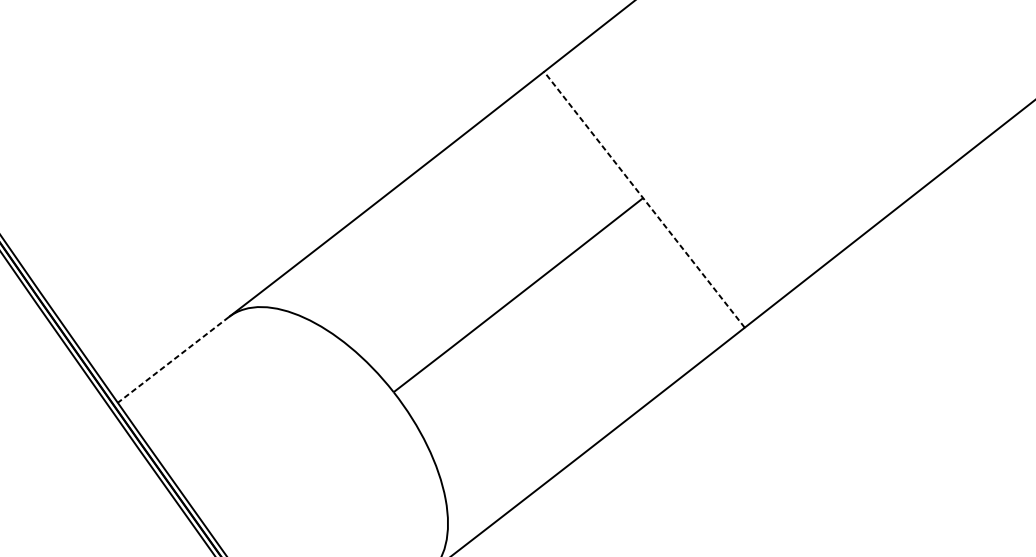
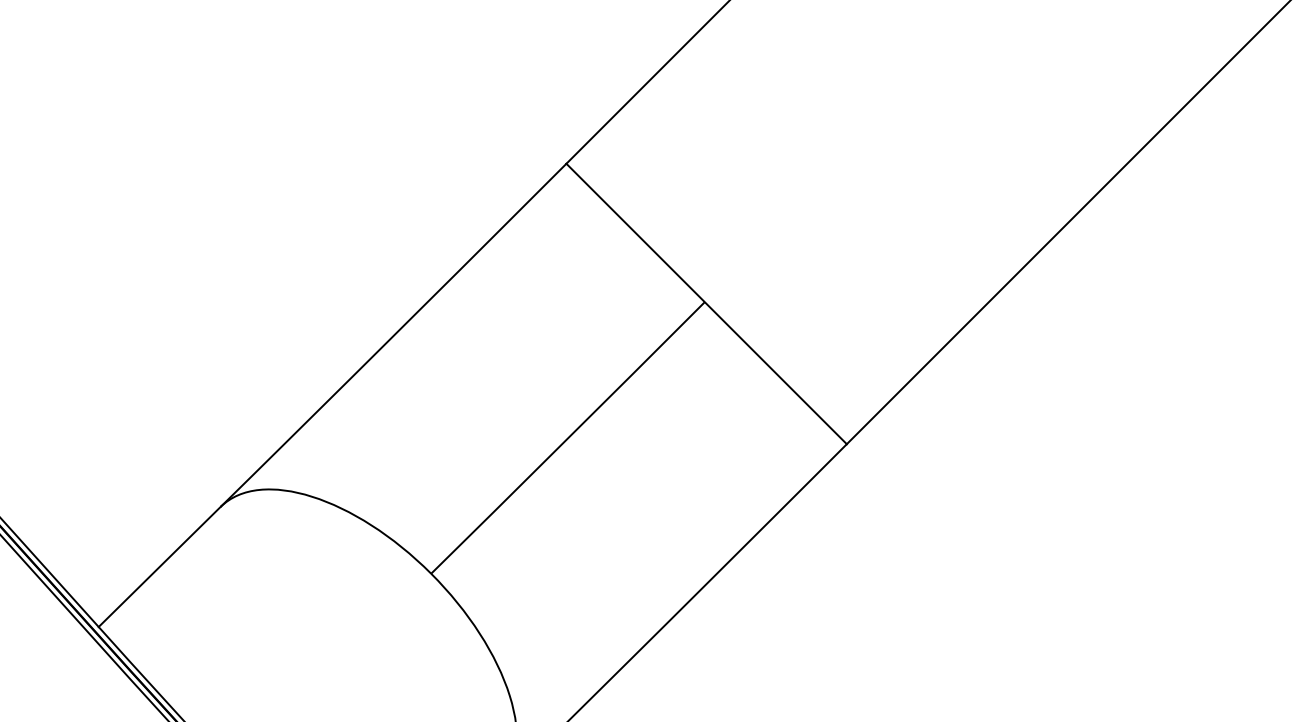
line: (644, 199) -> (706, 303), dashed -> solid
line: (173, 359) -> (159, 566), dashed -> solid

